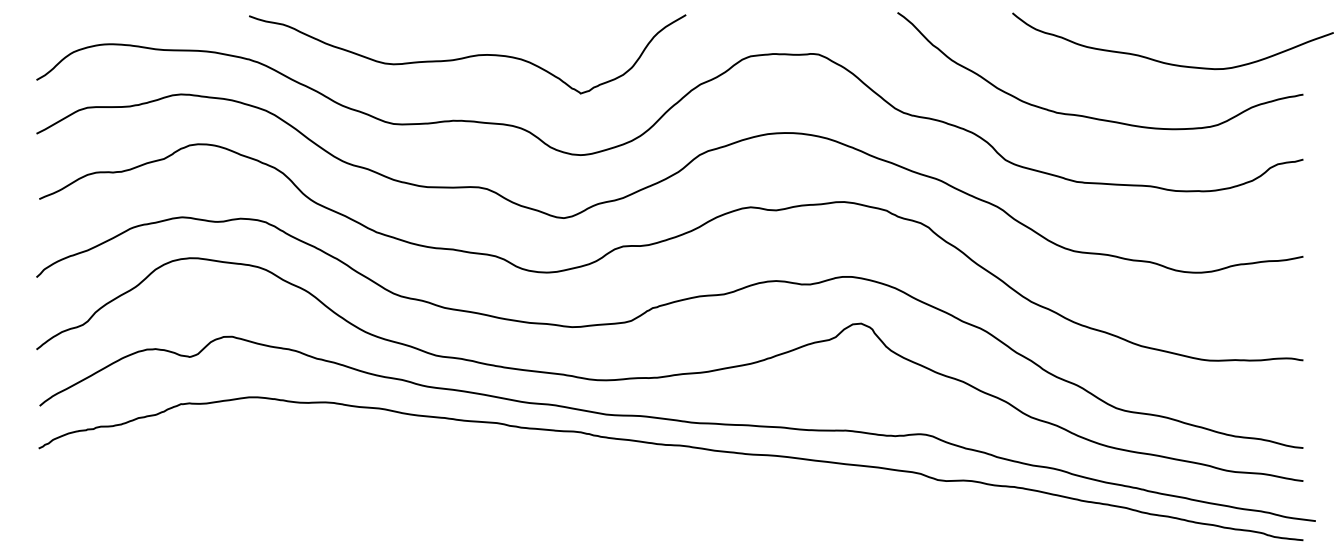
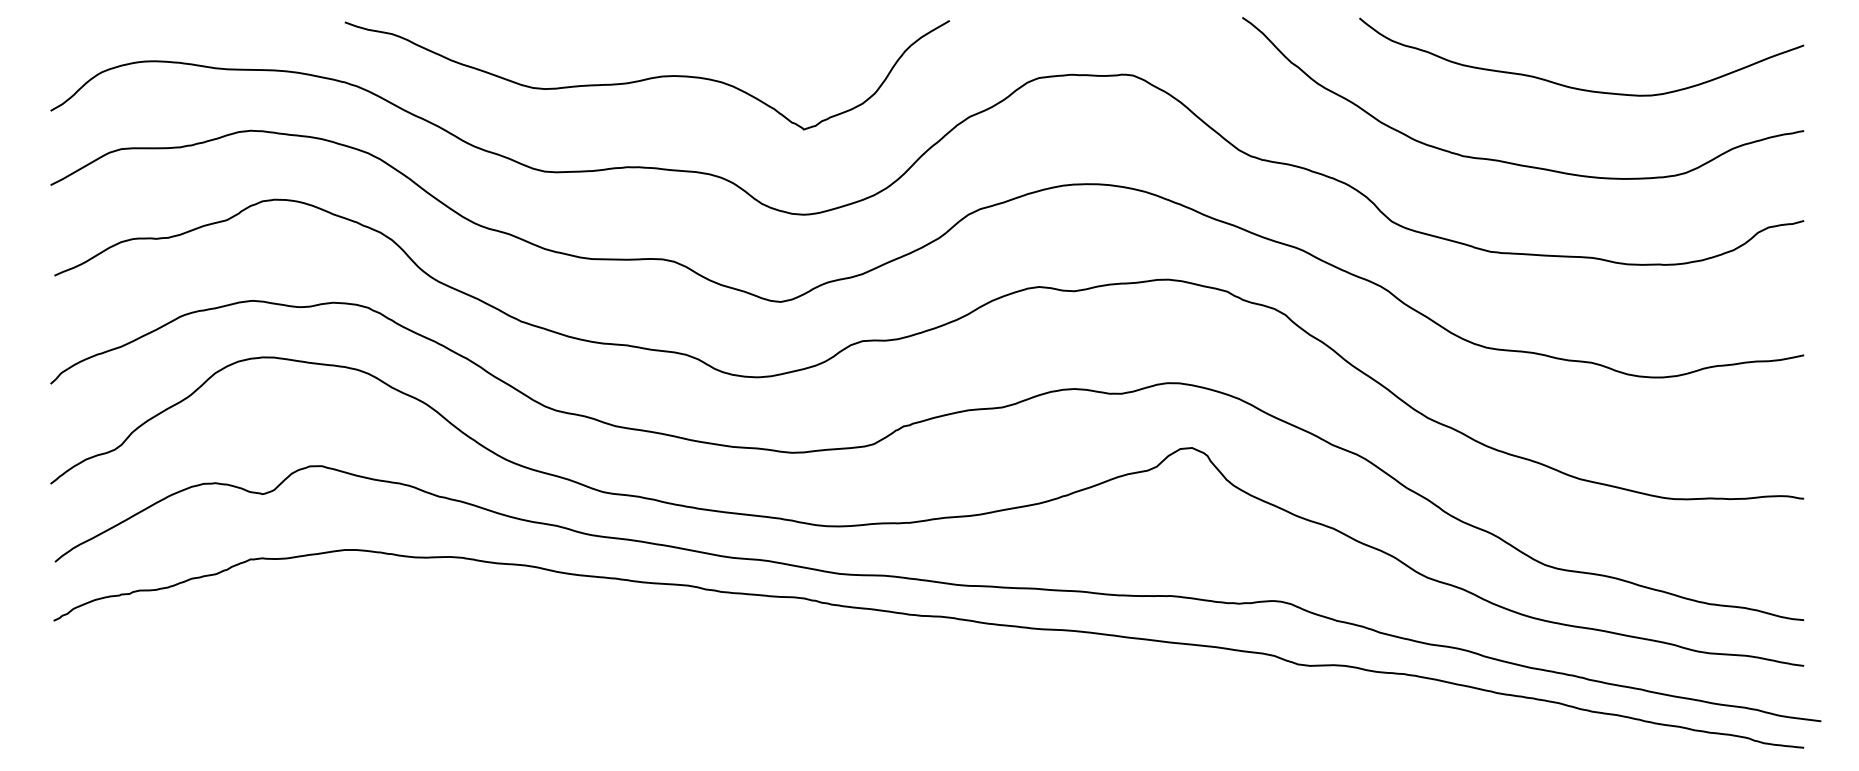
curve: (1169, 63) -> (1576, 87), moved

